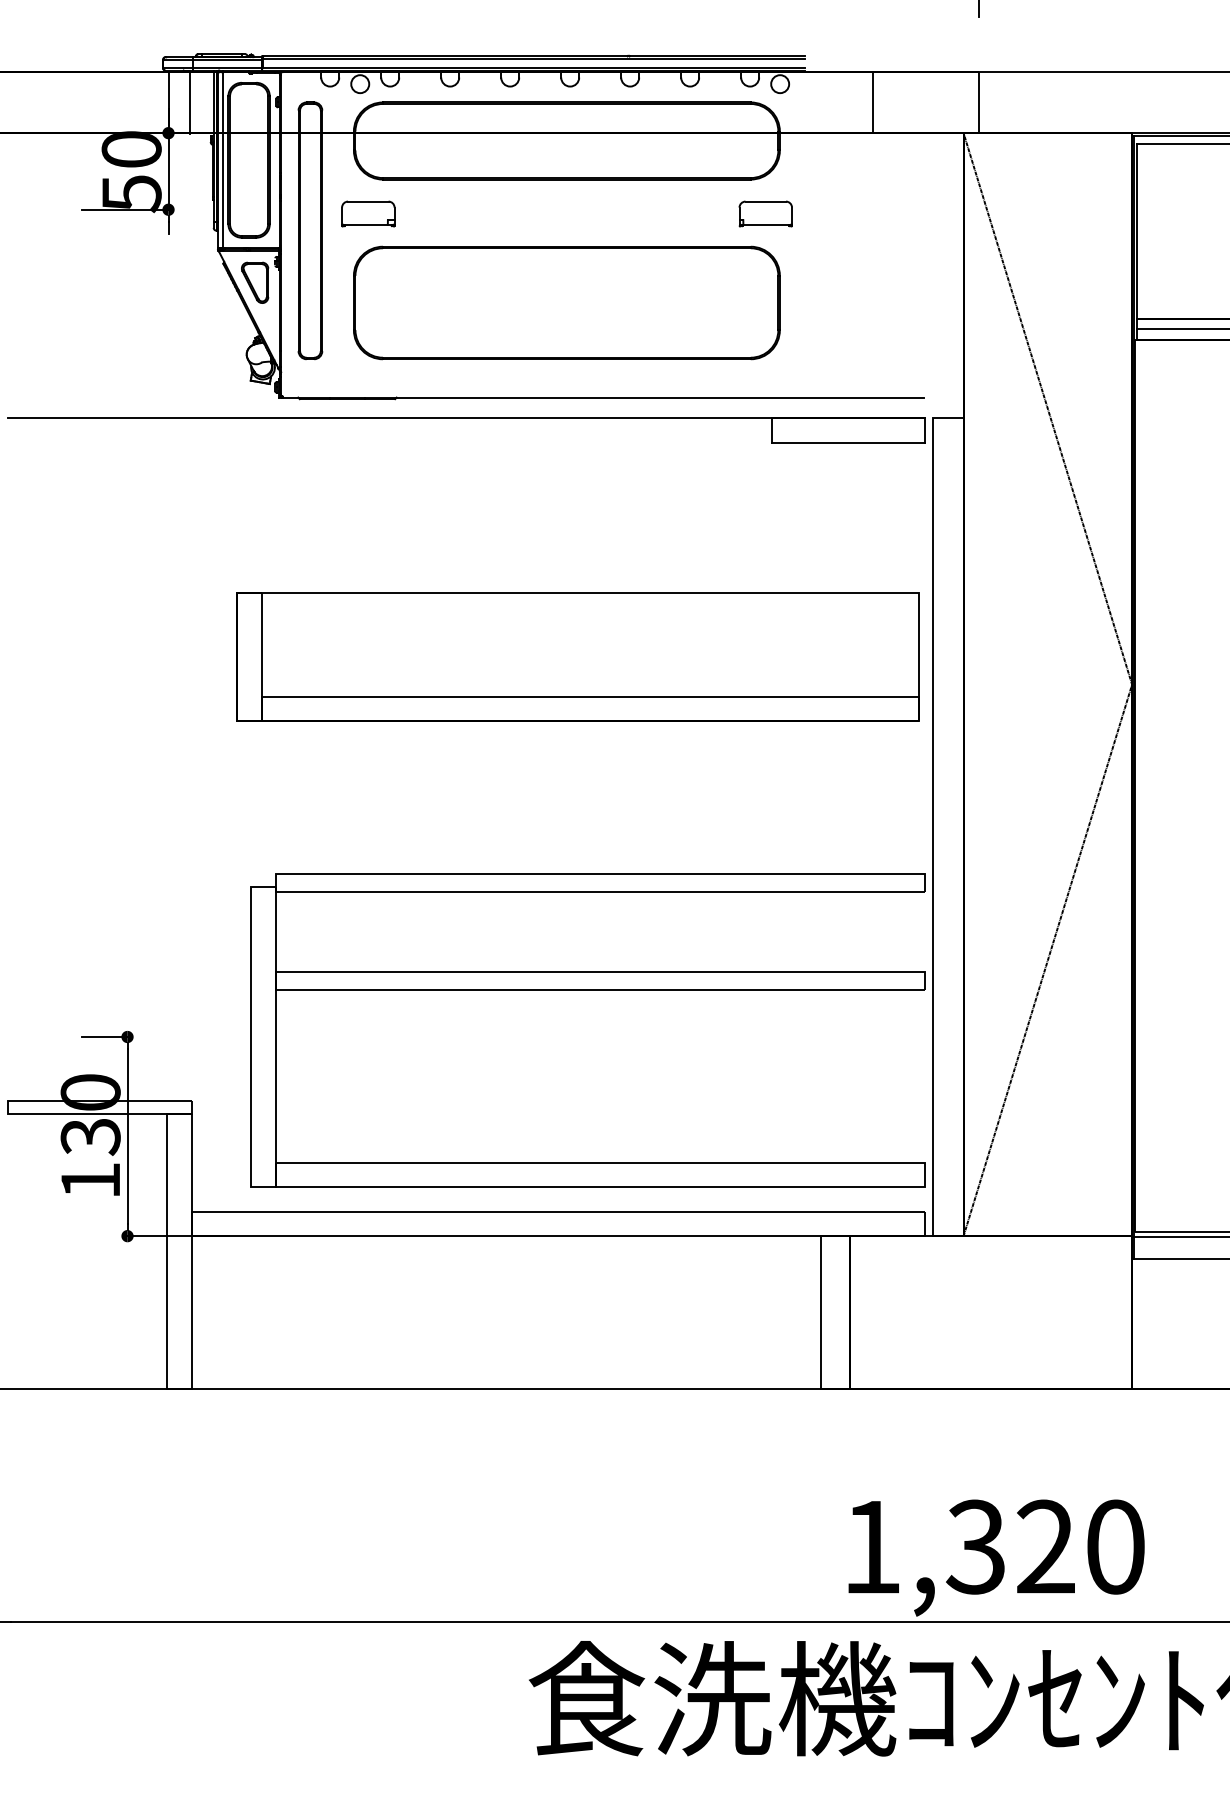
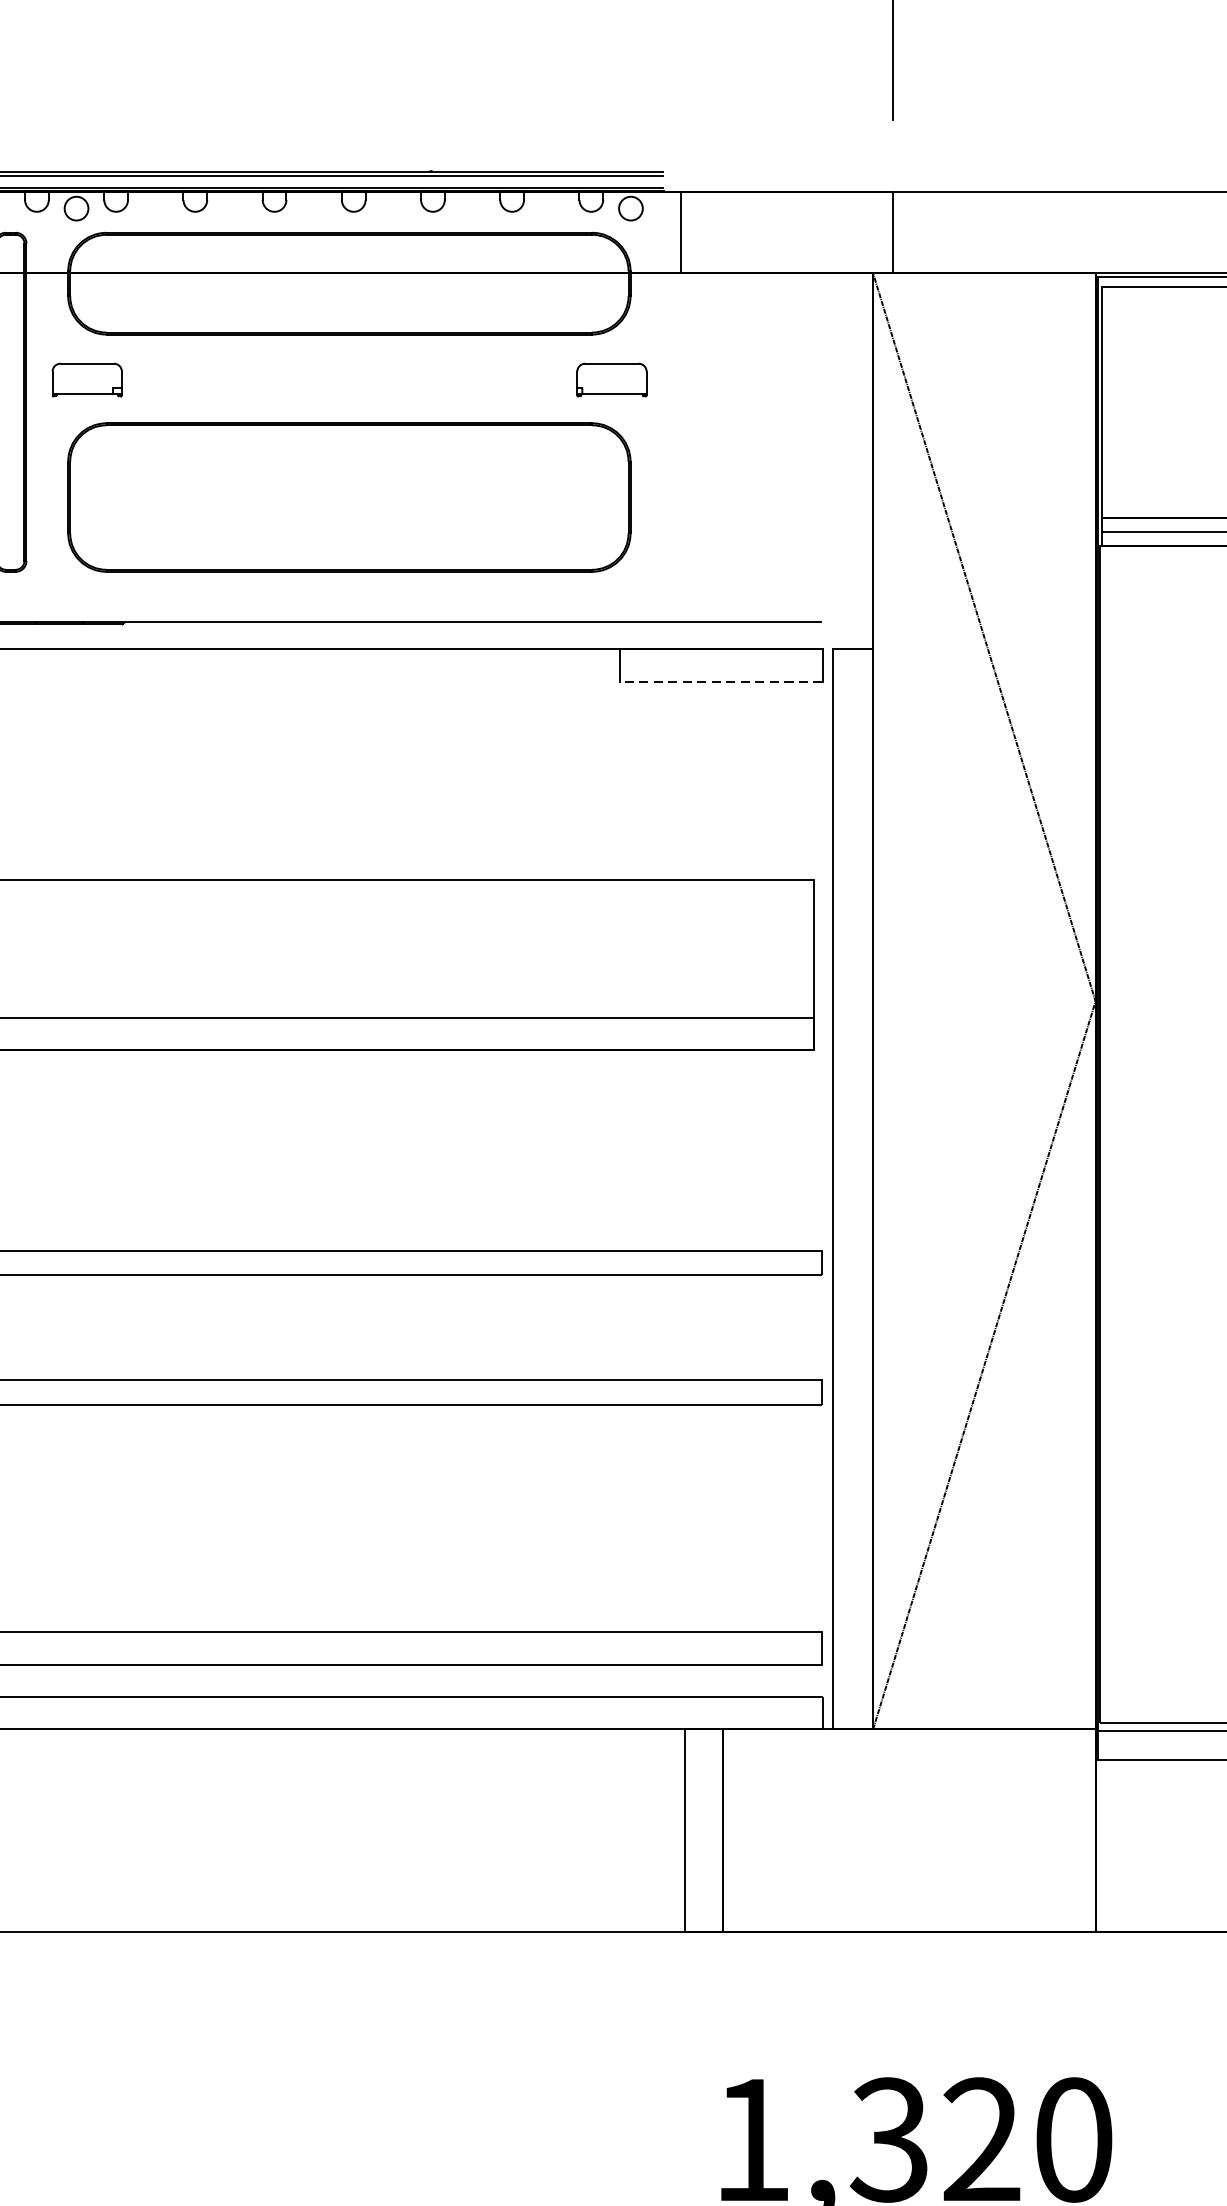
line: (873, 102) -> (681, 232), moved
line: (848, 442) -> (721, 681), solid -> dashed

